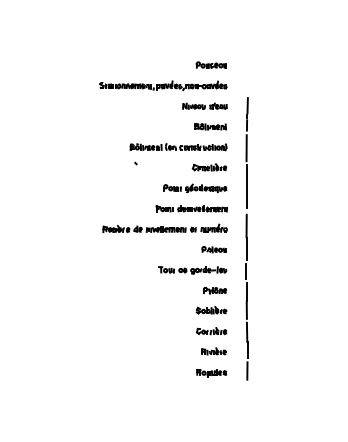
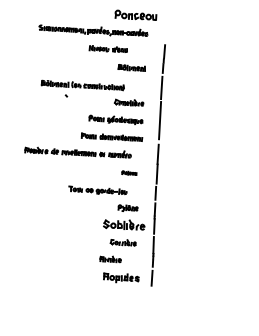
part: (210, 64) -> (134, 14), size x1.6
part: (204, 105) -> (108, 48), moved
part: (178, 147) -> (82, 85), moved
part: (164, 227) -> (77, 151), moved
part: (213, 249) -> (128, 172), size x0.7
part: (192, 270) -> (97, 190), moved
part: (211, 310) -> (124, 224), size x1.6
part: (213, 351) -> (110, 259), moved
part: (211, 373) -> (121, 278), size x1.4

